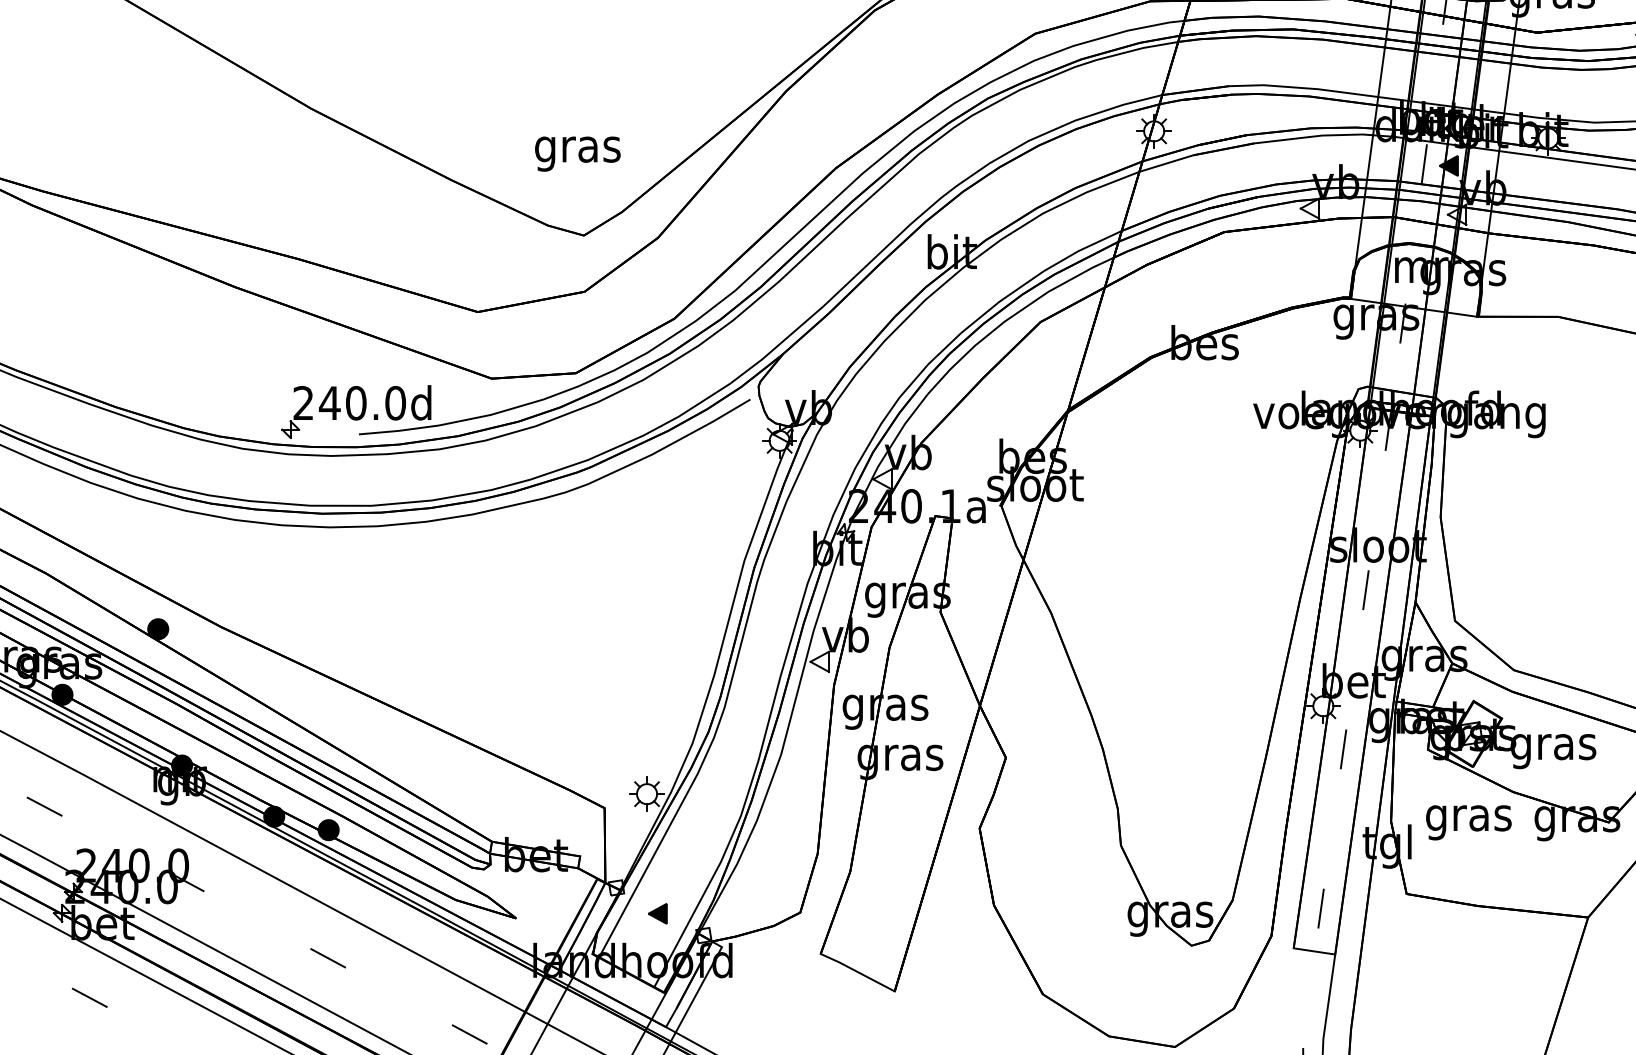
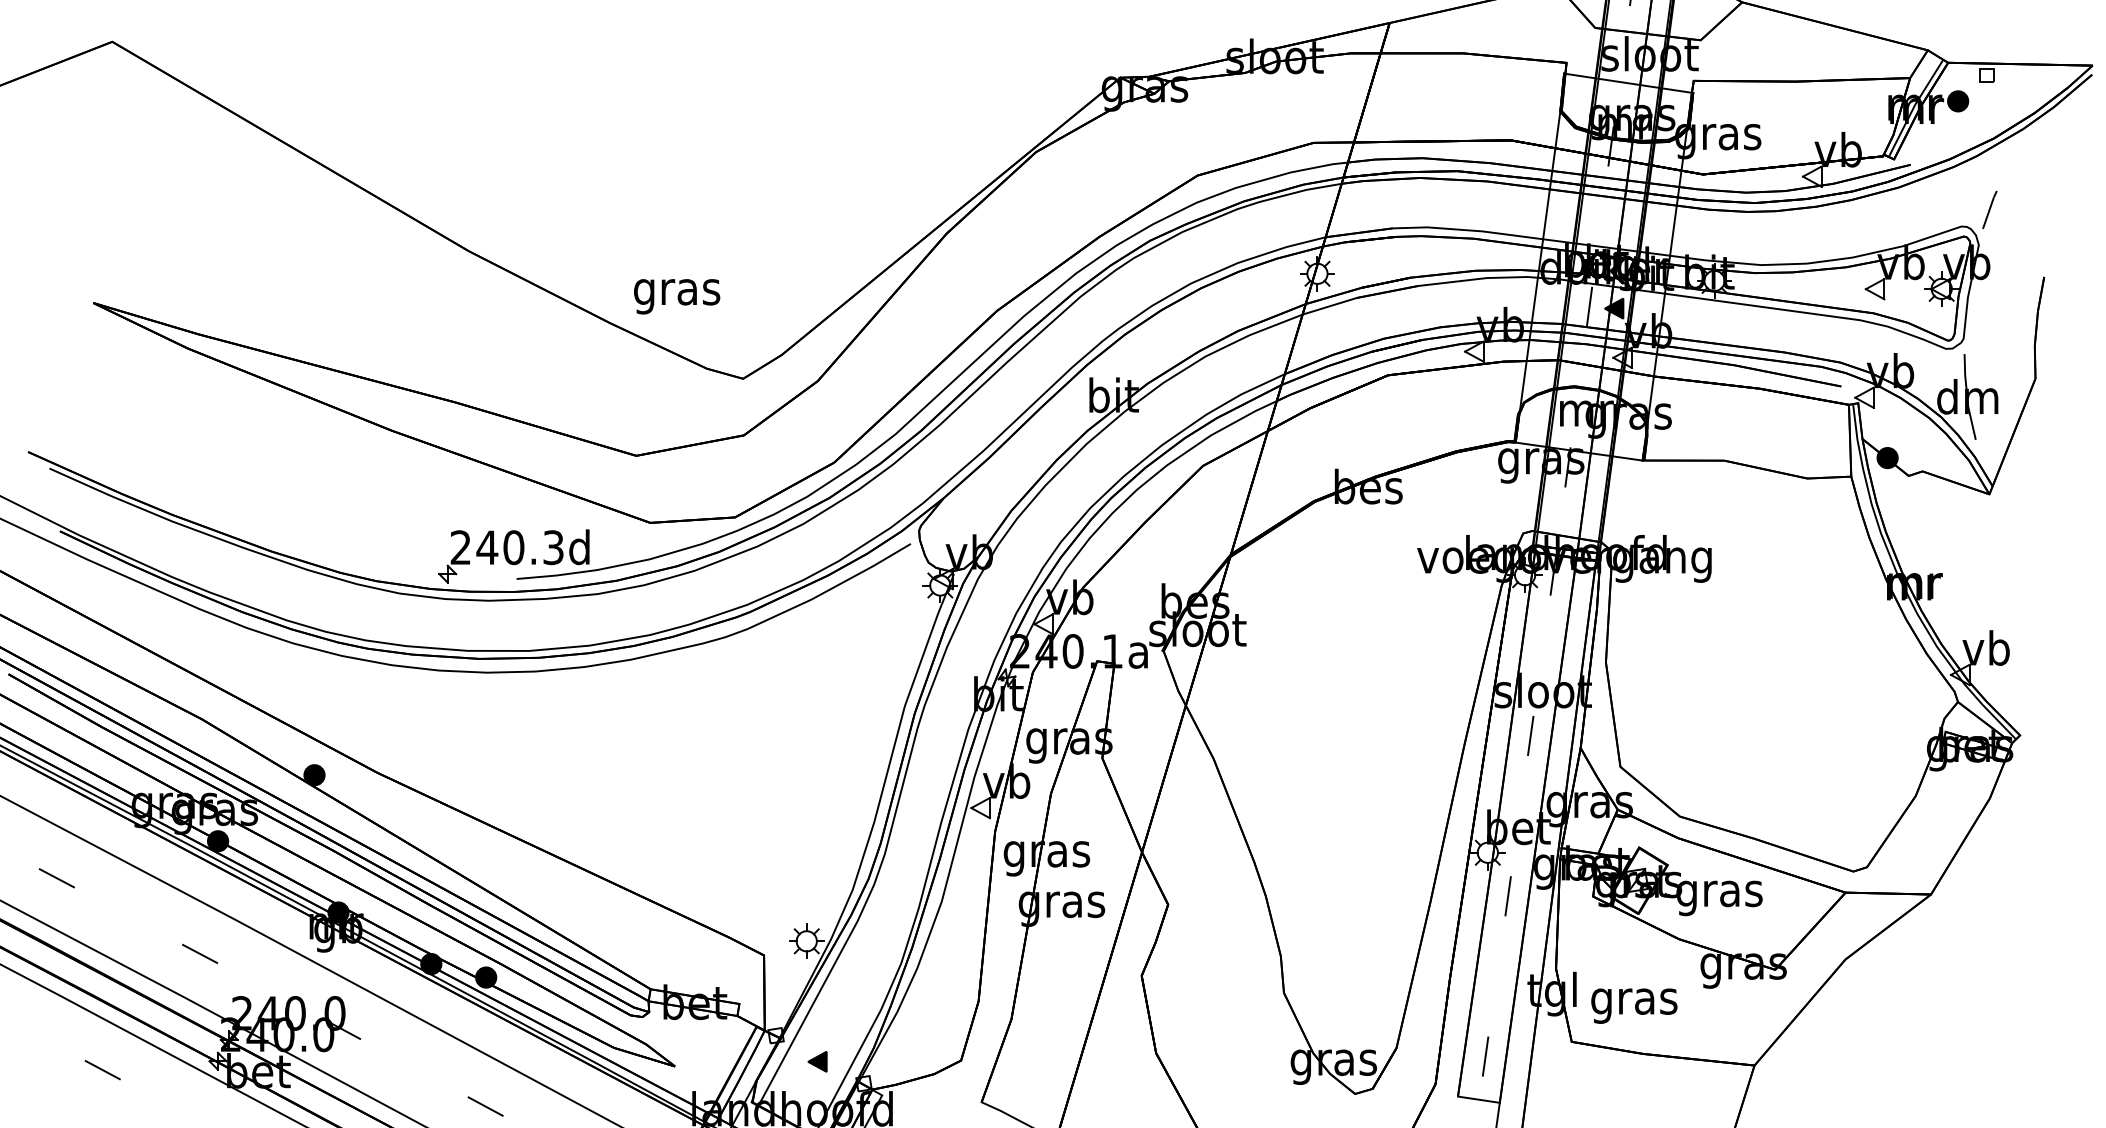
text: (578, 153) -> (677, 296), moved
text: (395, 403) -> (553, 547), 240.0d -> 240.3d
text: (1468, 822) -> (1634, 1005), moved

